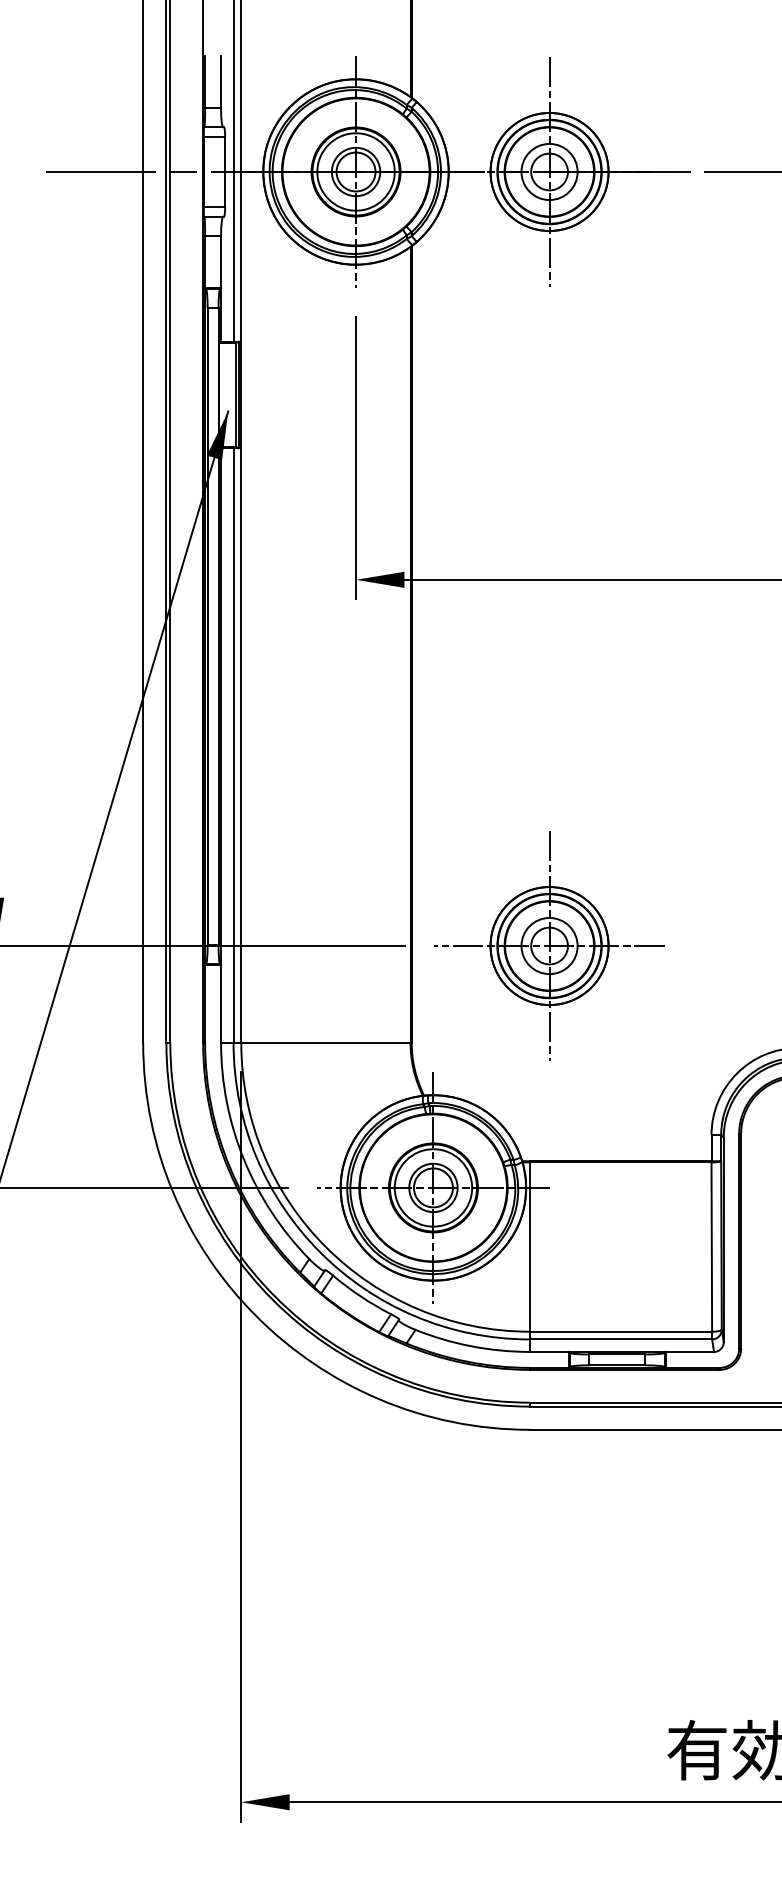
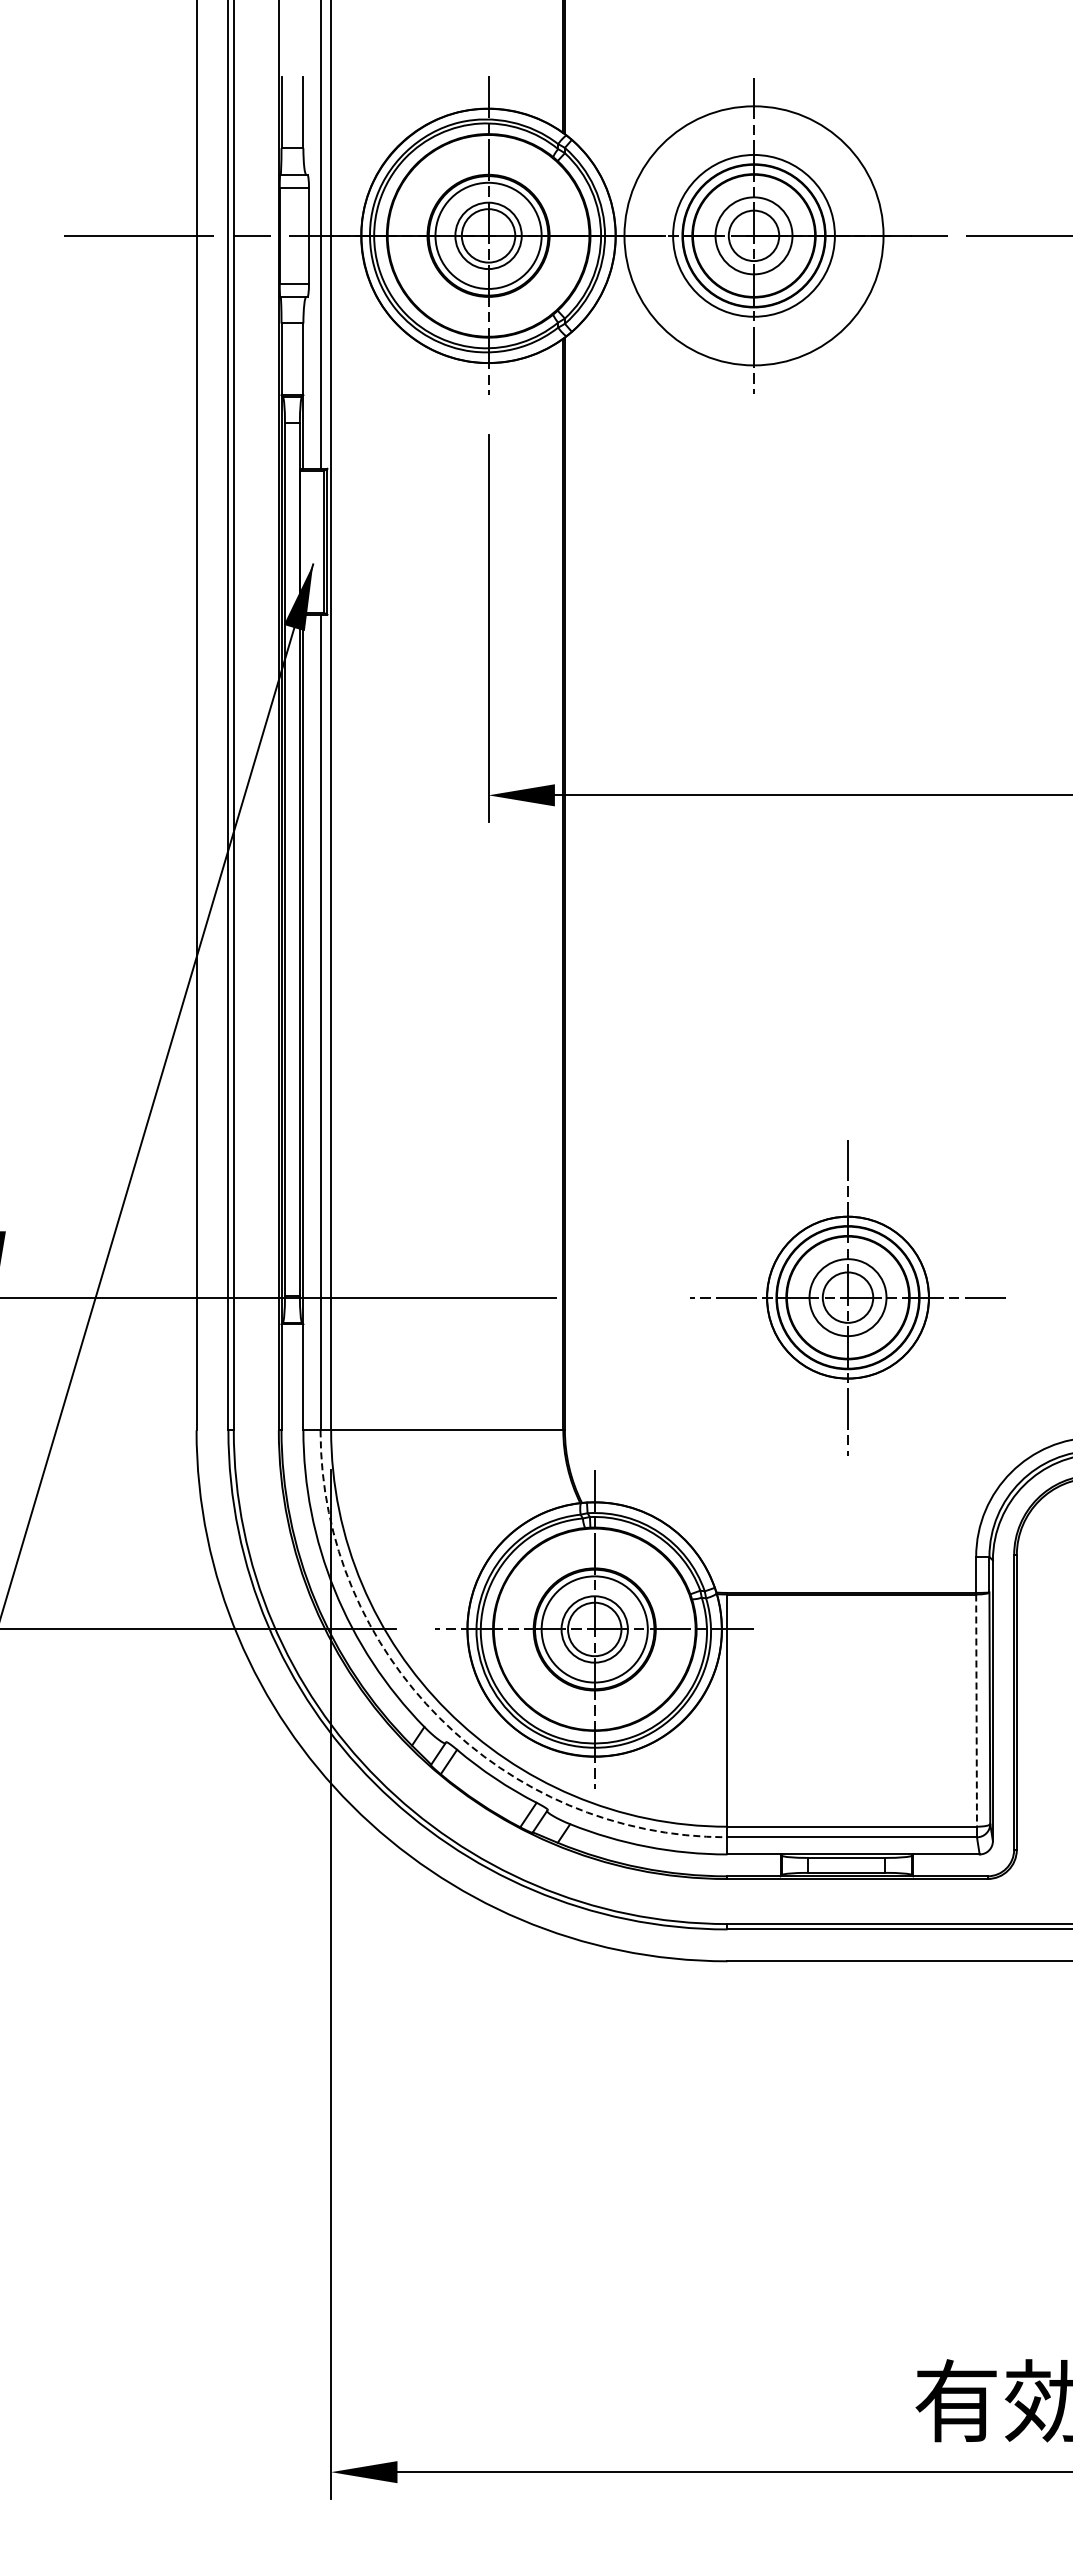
circle: (549, 171) -> (753, 235), size x1.6
part: (549, 945) -> (847, 1297), moved
line: (711, 1247) -> (976, 1711), solid -> dashed
arc: (320, 1252) -> (439, 1718), solid -> dashed

